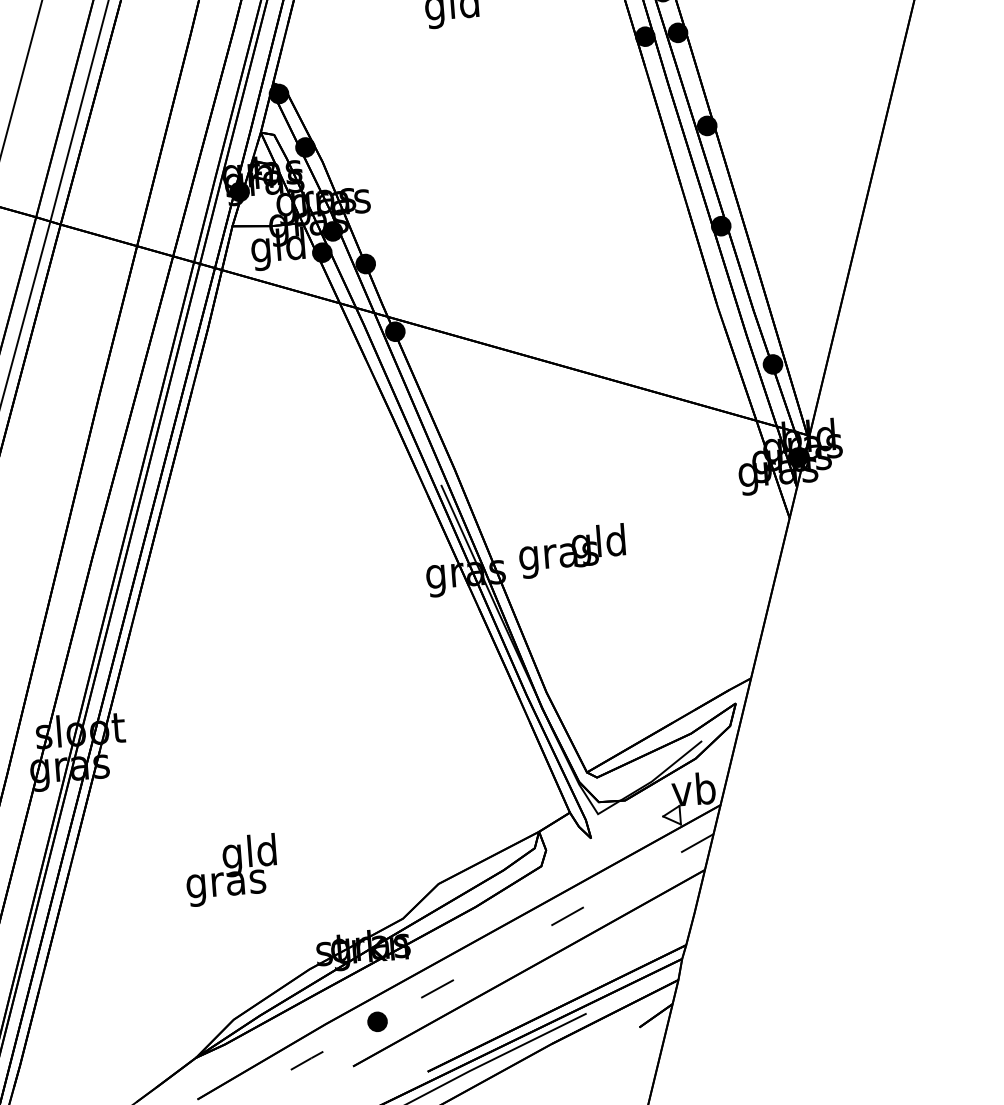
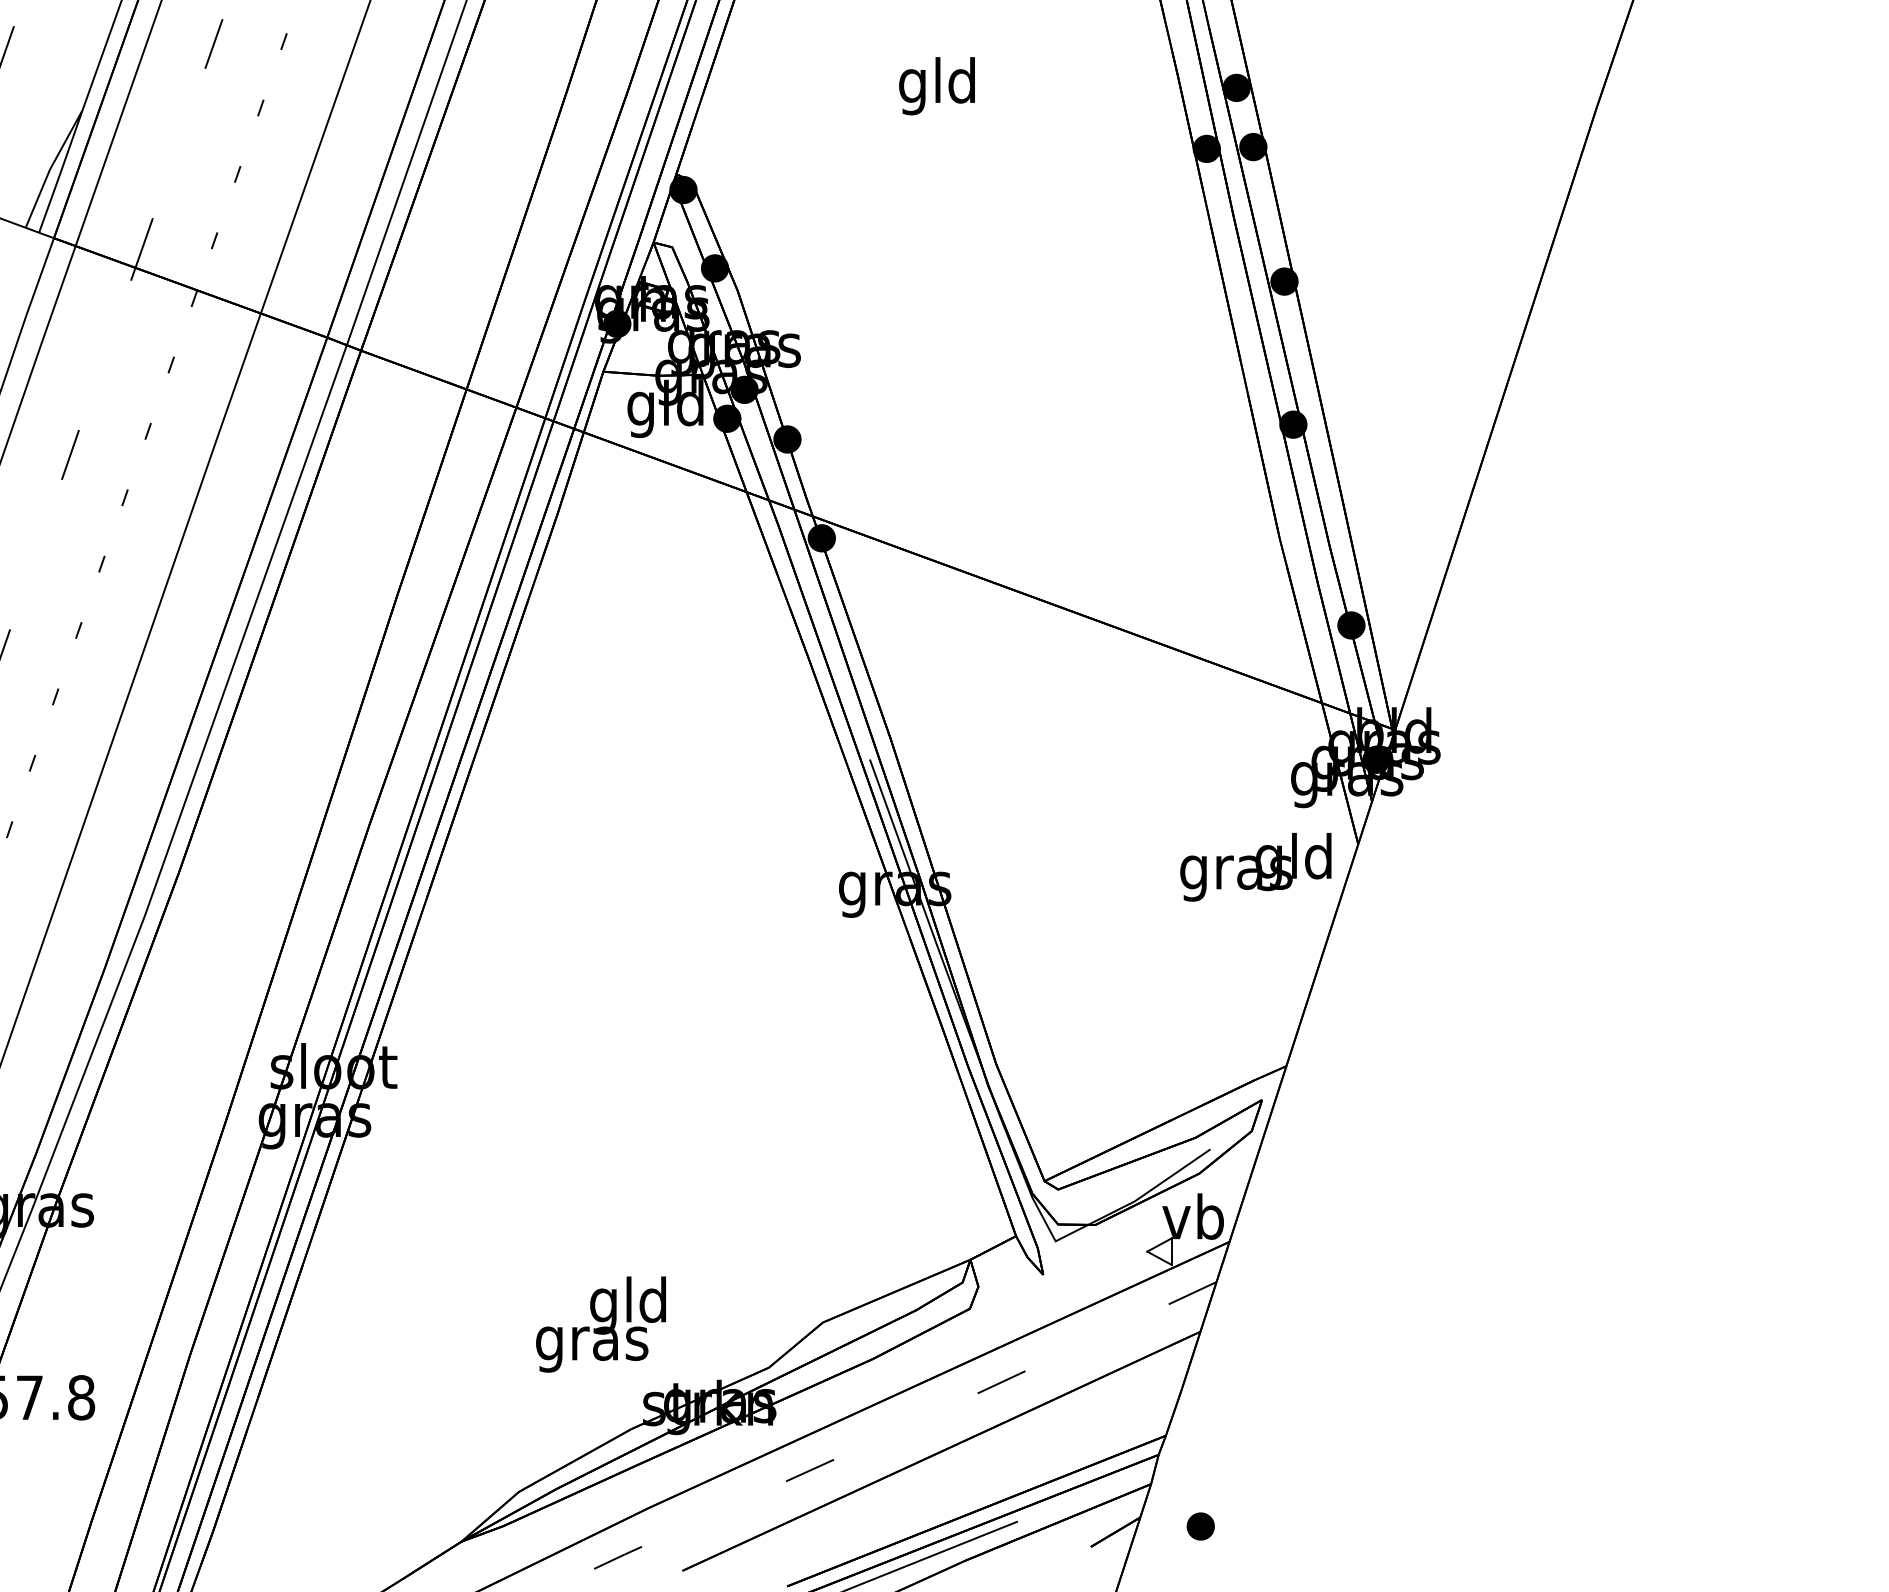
text: (572, 551) -> (1255, 867), moved
text: (231, 870) -> (600, 1324), moved
part: (377, 1021) -> (1200, 1526), moved

